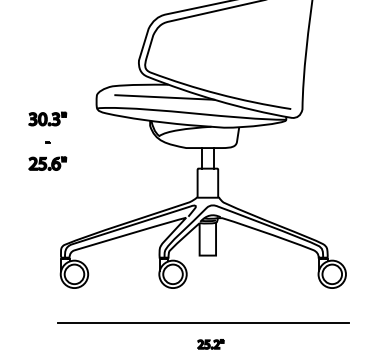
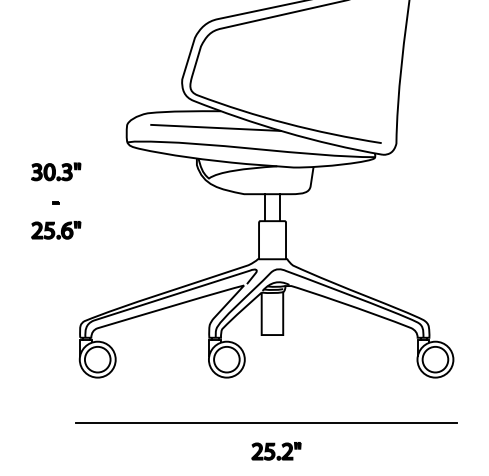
part: (47, 140) -> (55, 200), moved
part: (210, 344) -> (275, 451), size x1.43

